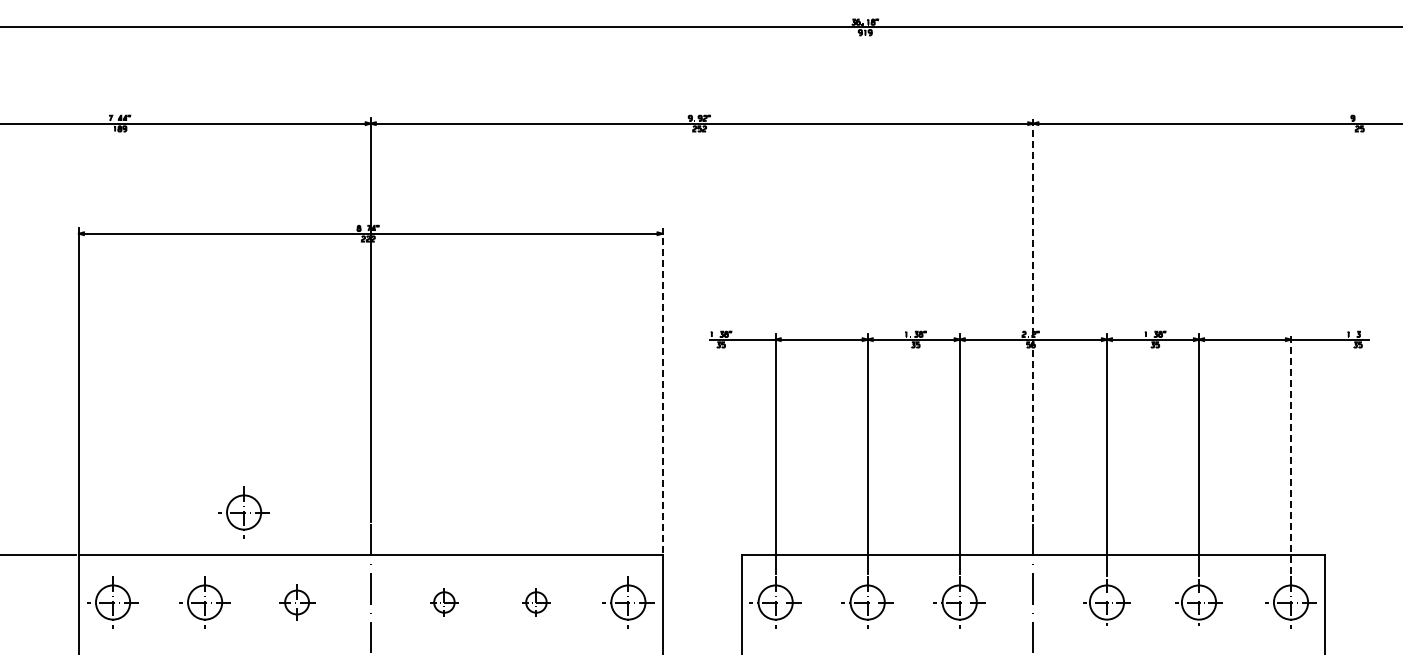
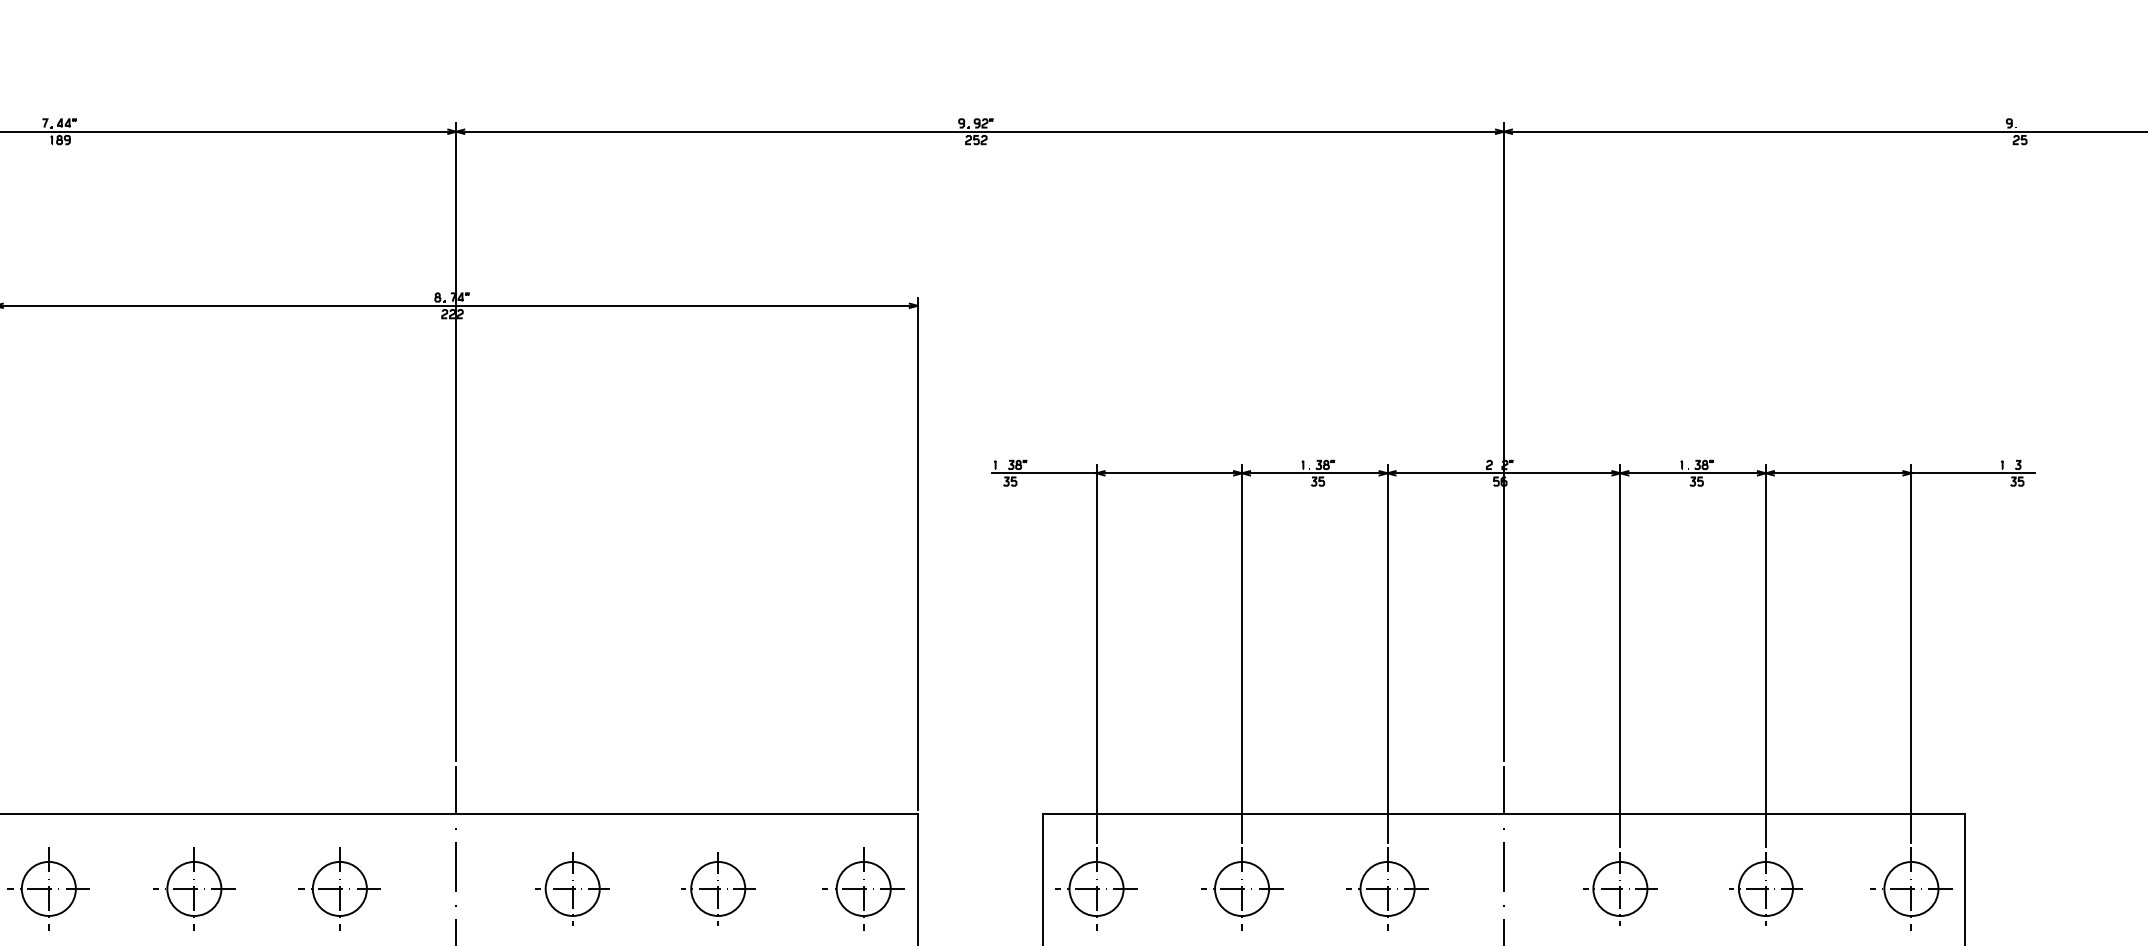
line: (1033, 320) -> (1504, 443), dashed -> solid
line: (662, 390) -> (917, 553), dashed -> solid
line: (1291, 454) -> (1912, 654), dashed -> solid
part: (243, 512) -> (255, 746), removed
part: (296, 602) -> (338, 888), size x1.43
part: (444, 602) -> (572, 888), size x1.67
part: (536, 602) -> (718, 888), size x1.67

